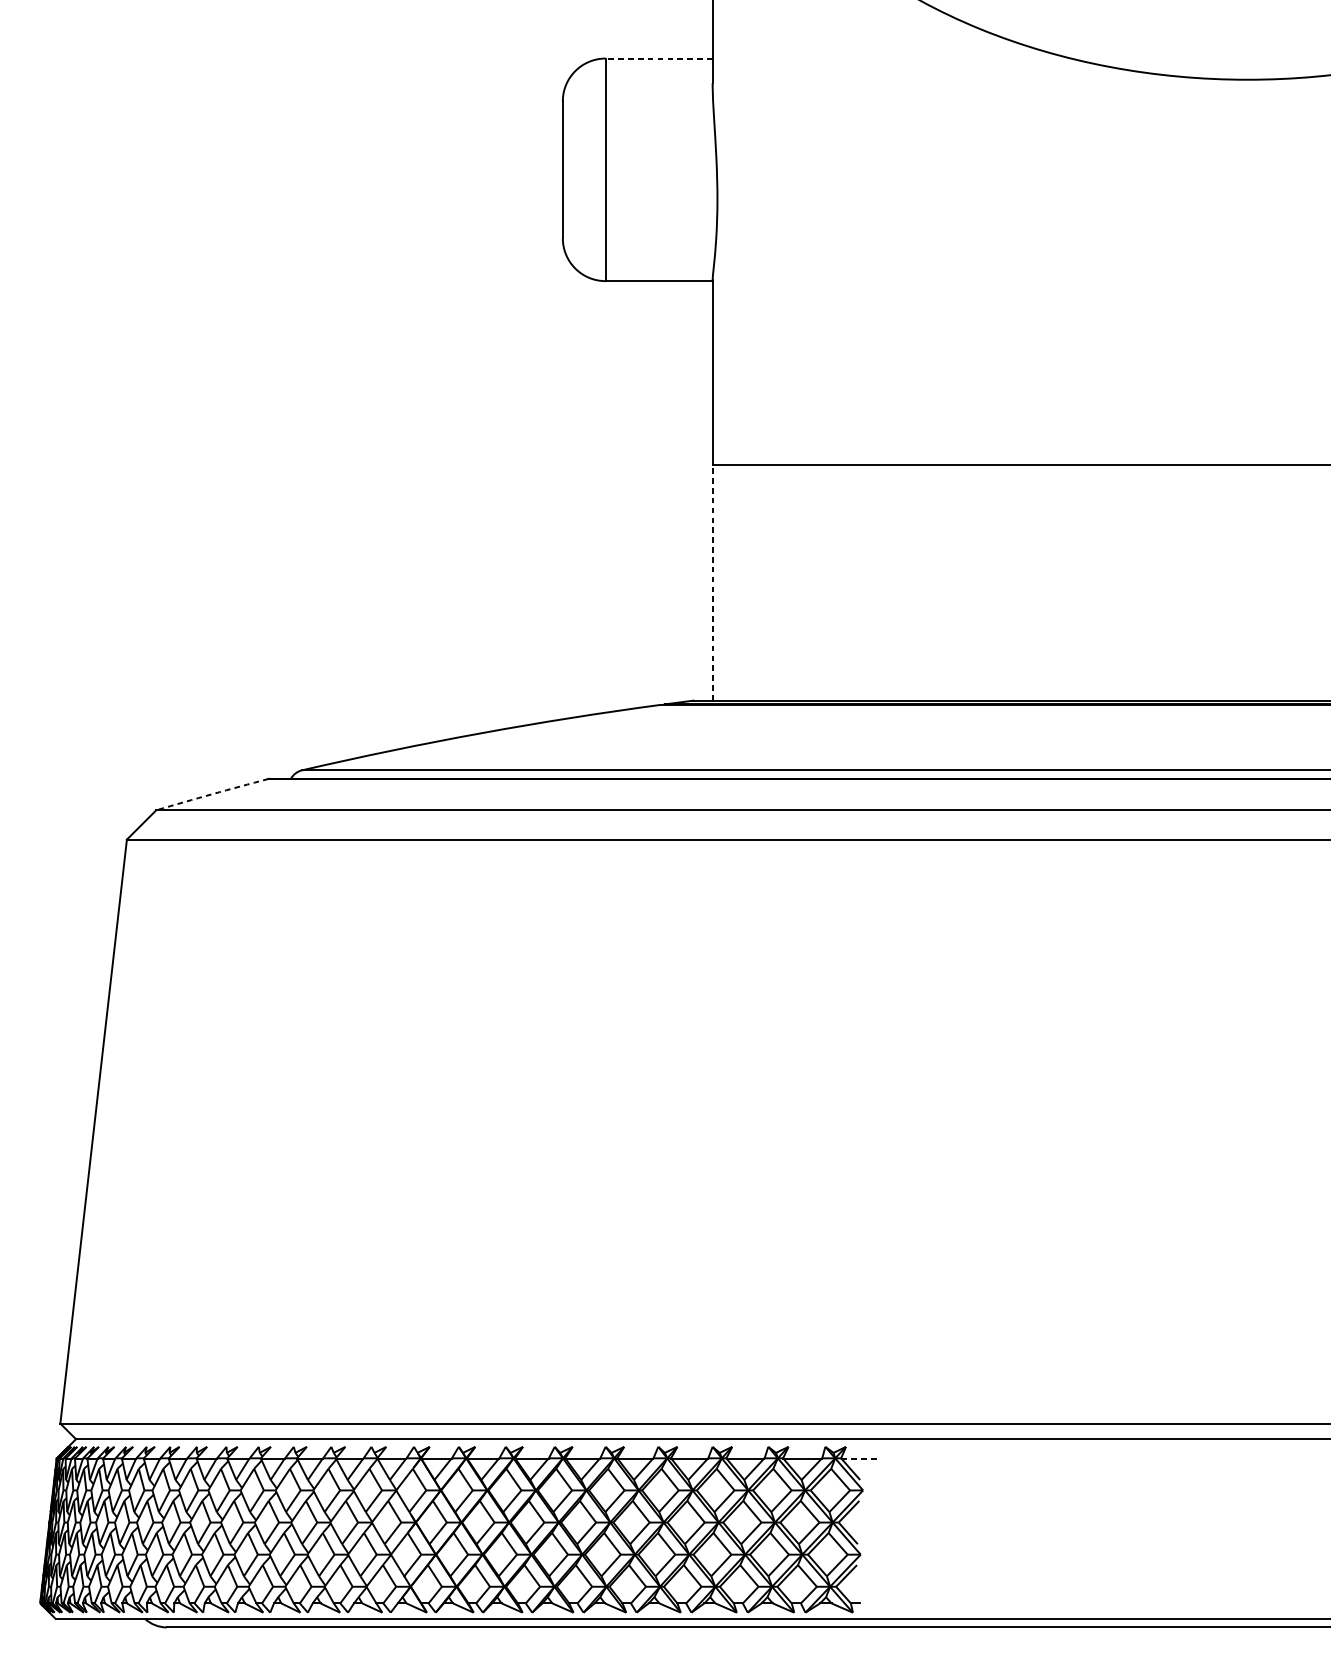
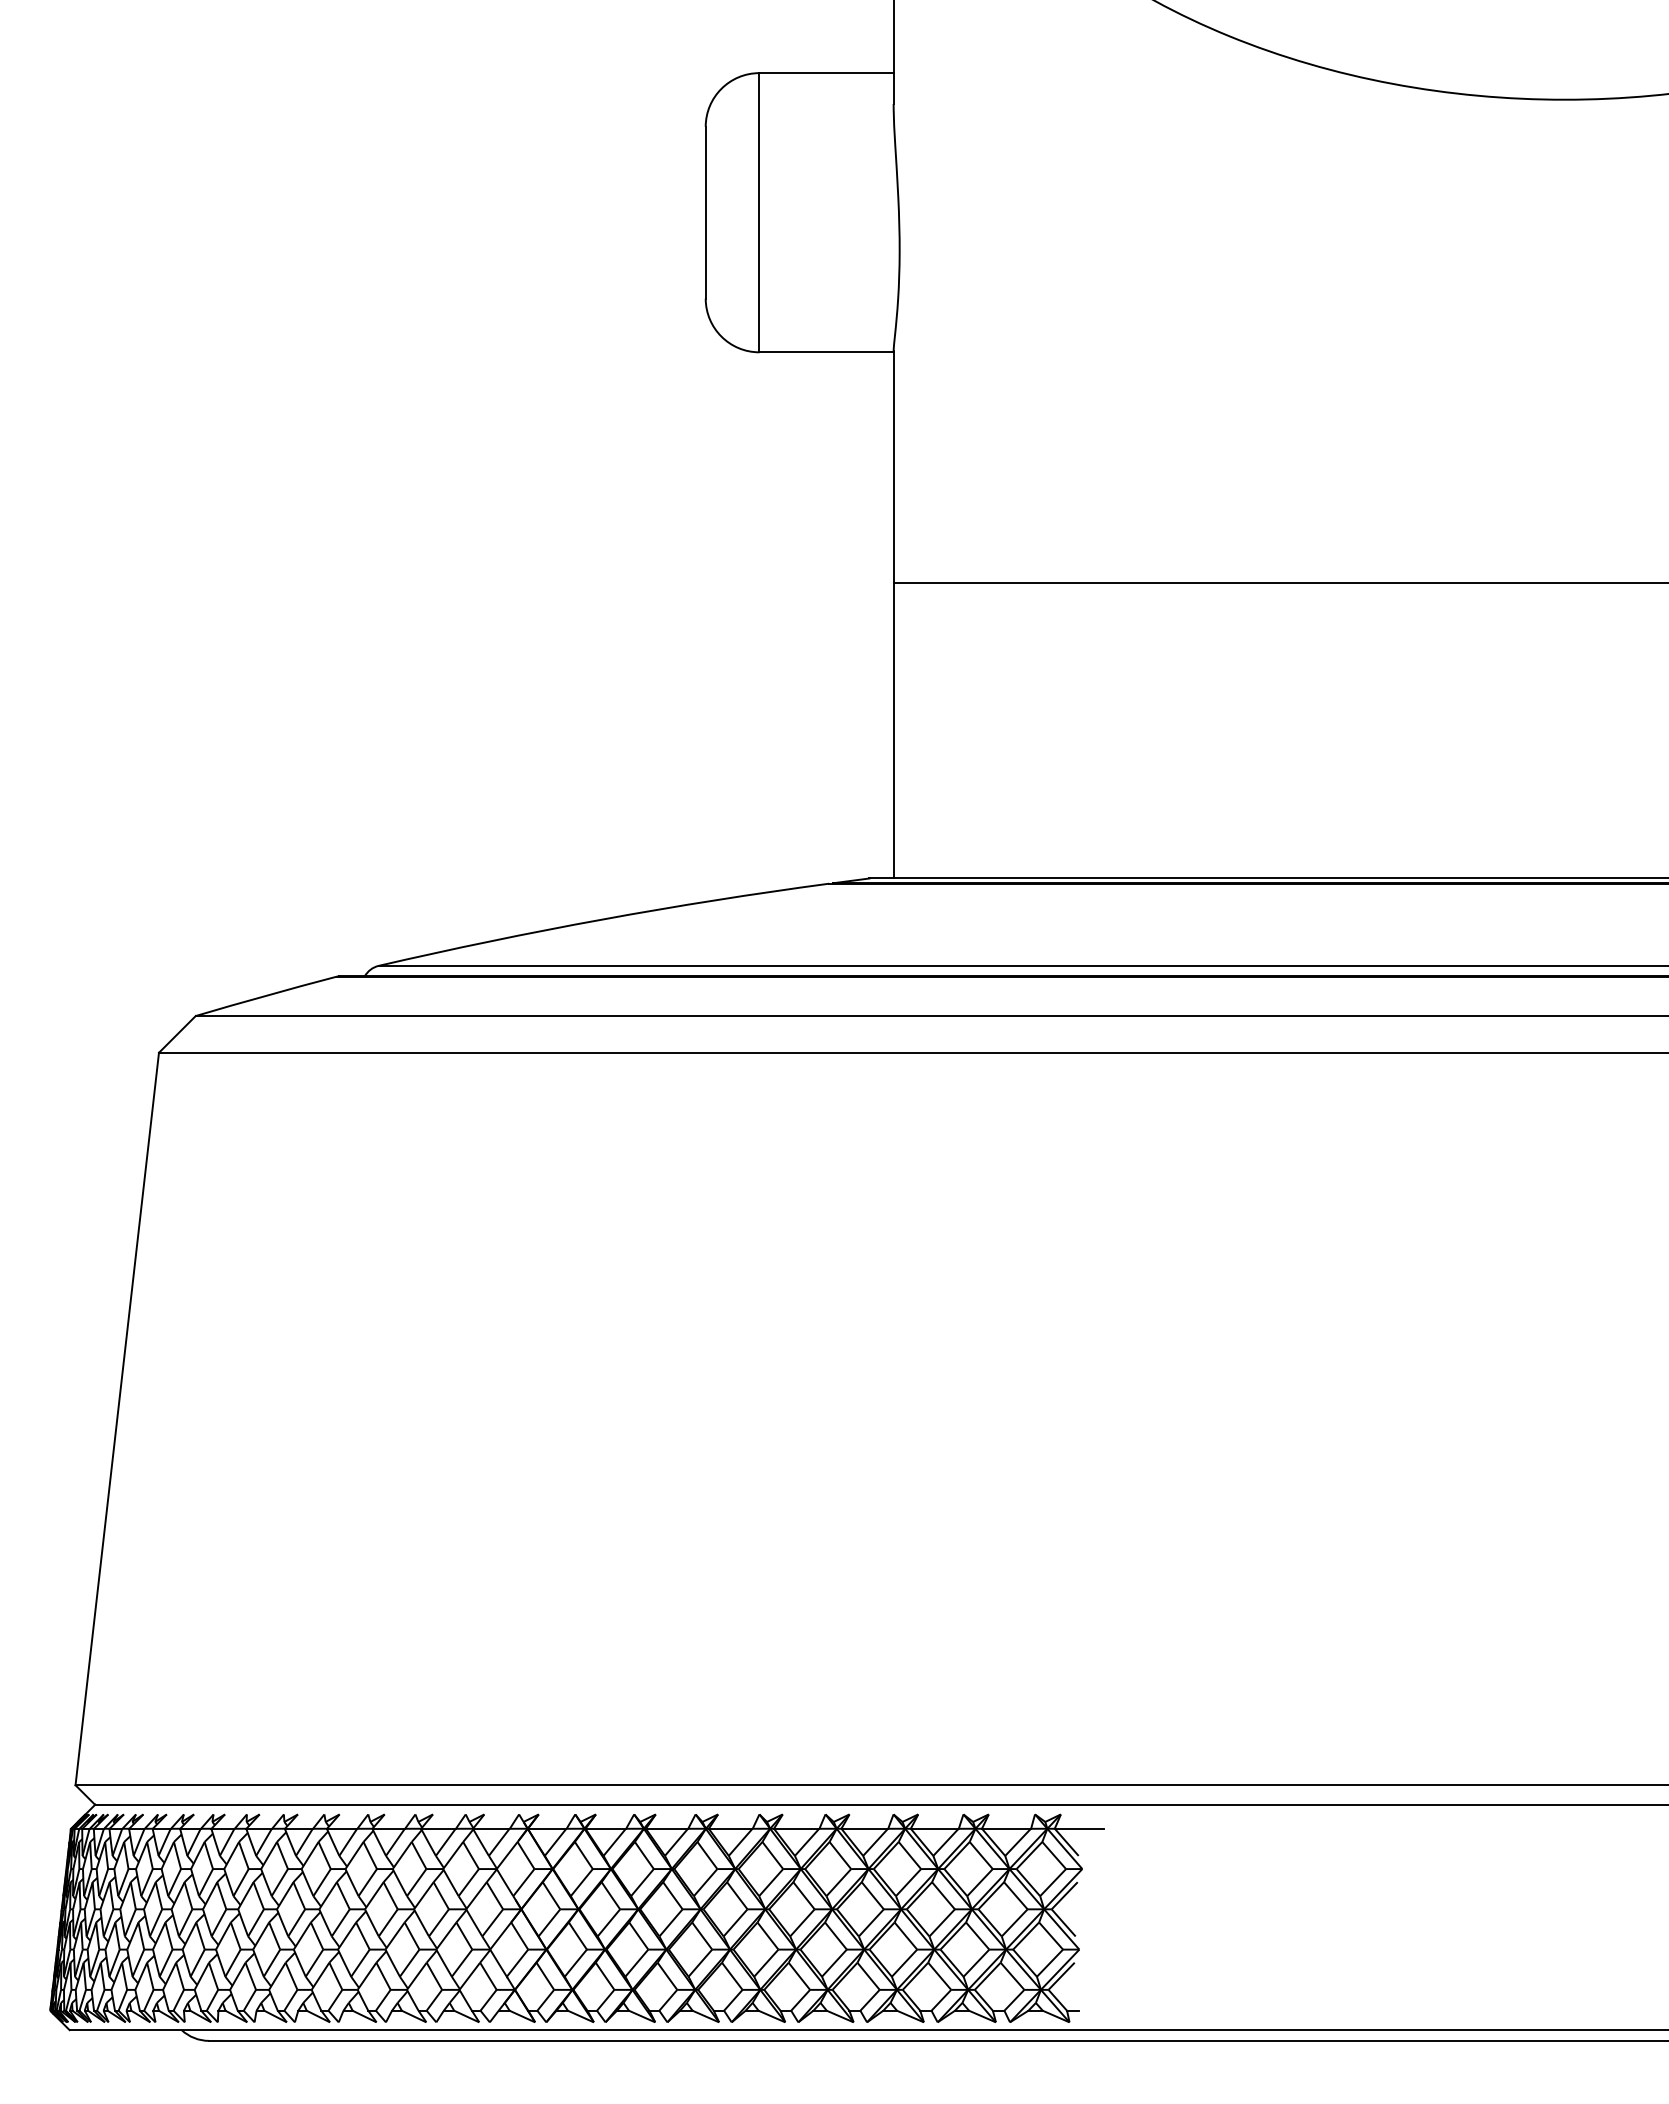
line: (659, 58) -> (826, 73), dashed -> solid
line: (712, 582) -> (893, 730), dashed -> solid
arc: (212, 793) -> (266, 995), dashed -> solid
line: (860, 1458) -> (1079, 1829), dashed -> solid

